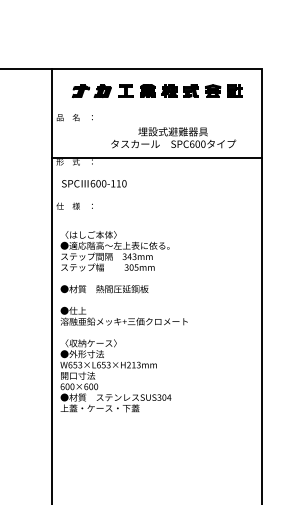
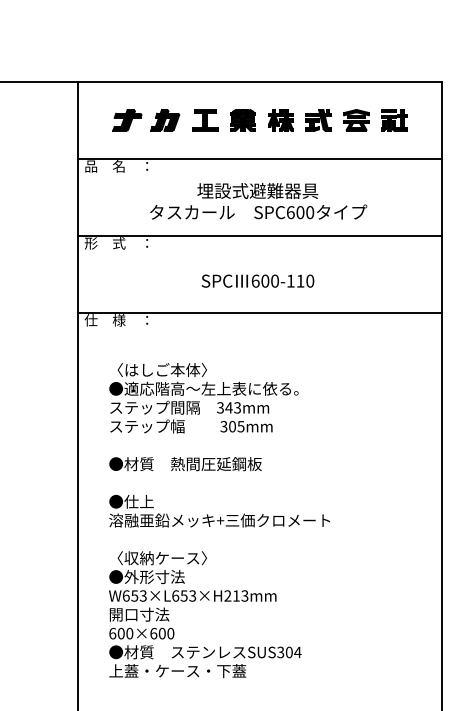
line: (157, 113) -> (260, 159), added
text: (173, 137) -> (258, 200), moved
text: (94, 183) -> (258, 280), moved
line: (157, 202) -> (260, 313), added
text: (123, 321) -> (218, 520), moved

